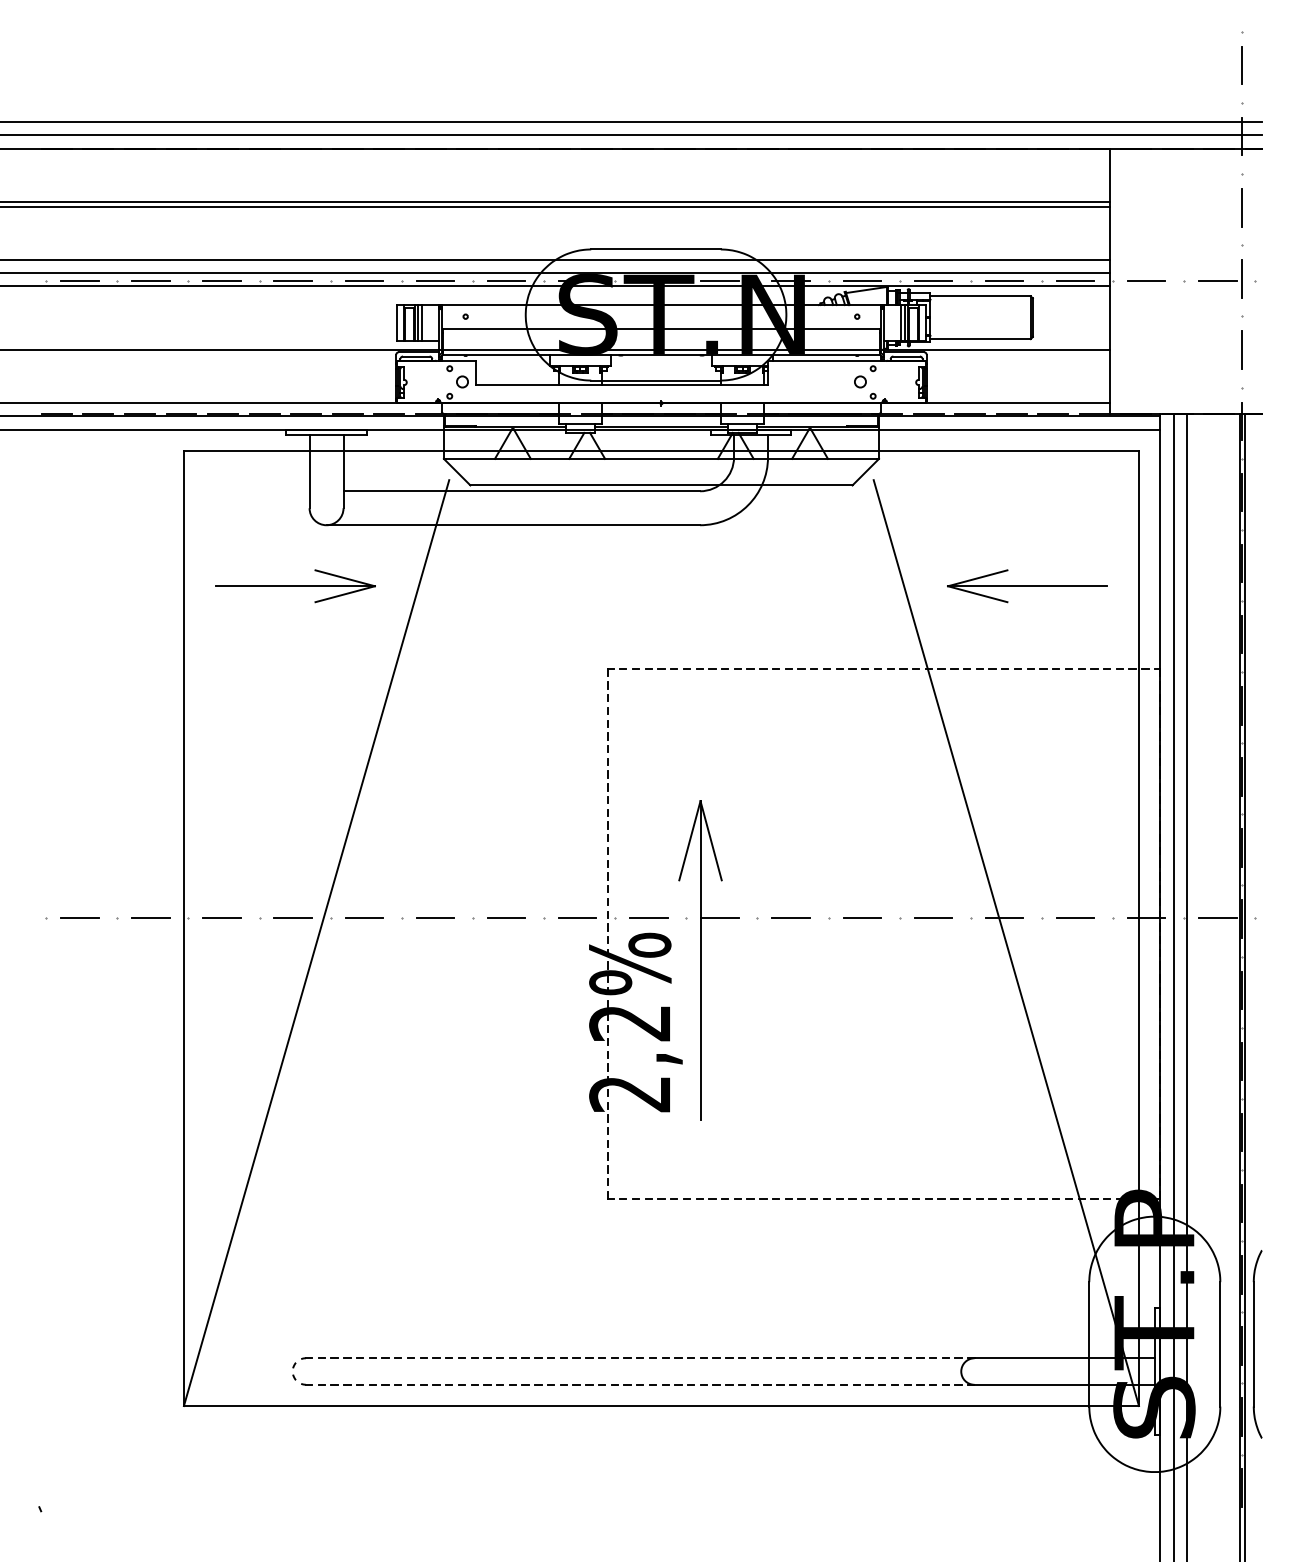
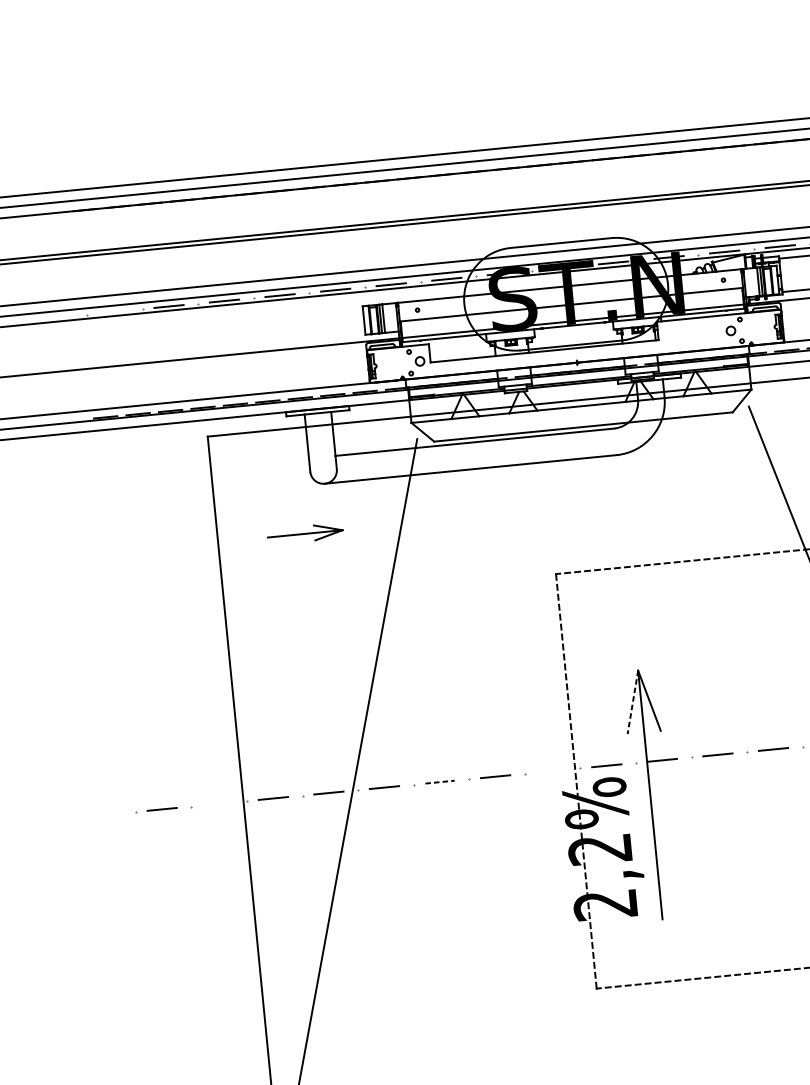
line: (79, 281) -> (113, 312), removed
part: (295, 586) -> (305, 533), size x0.6
line: (689, 840) -> (632, 702), solid -> dashed
line: (150, 917) -> (217, 803), removed
line: (435, 917) -> (440, 781), solid -> dashed
line: (577, 917) -> (550, 770), removed

